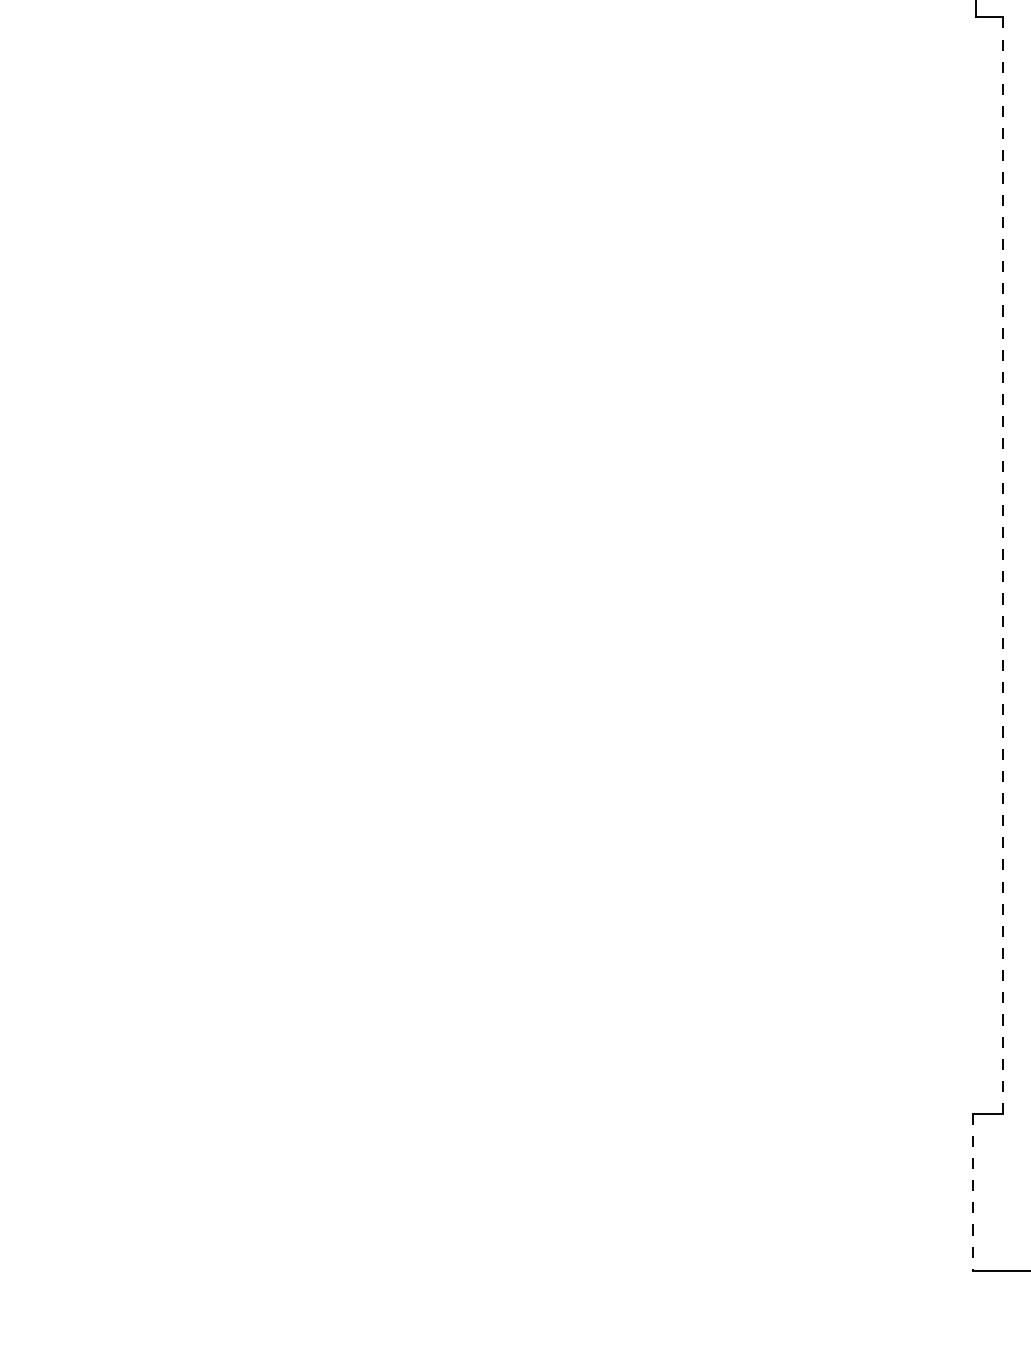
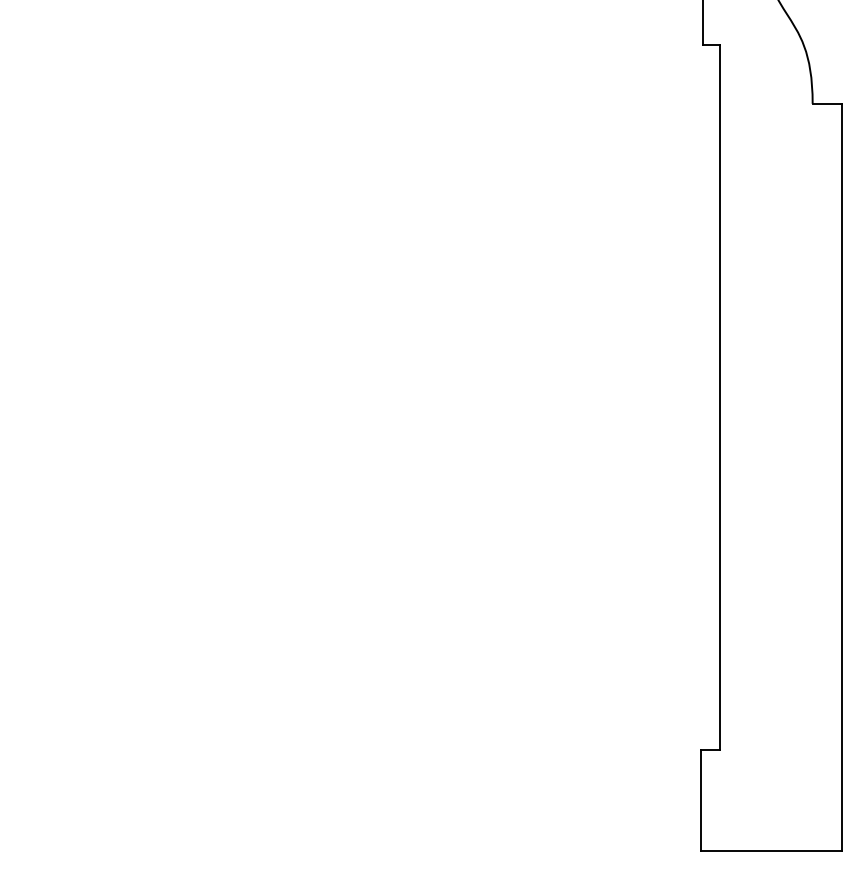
line: (1002, 566) -> (720, 398), dashed -> solid
line: (973, 1191) -> (701, 800), dashed -> solid

